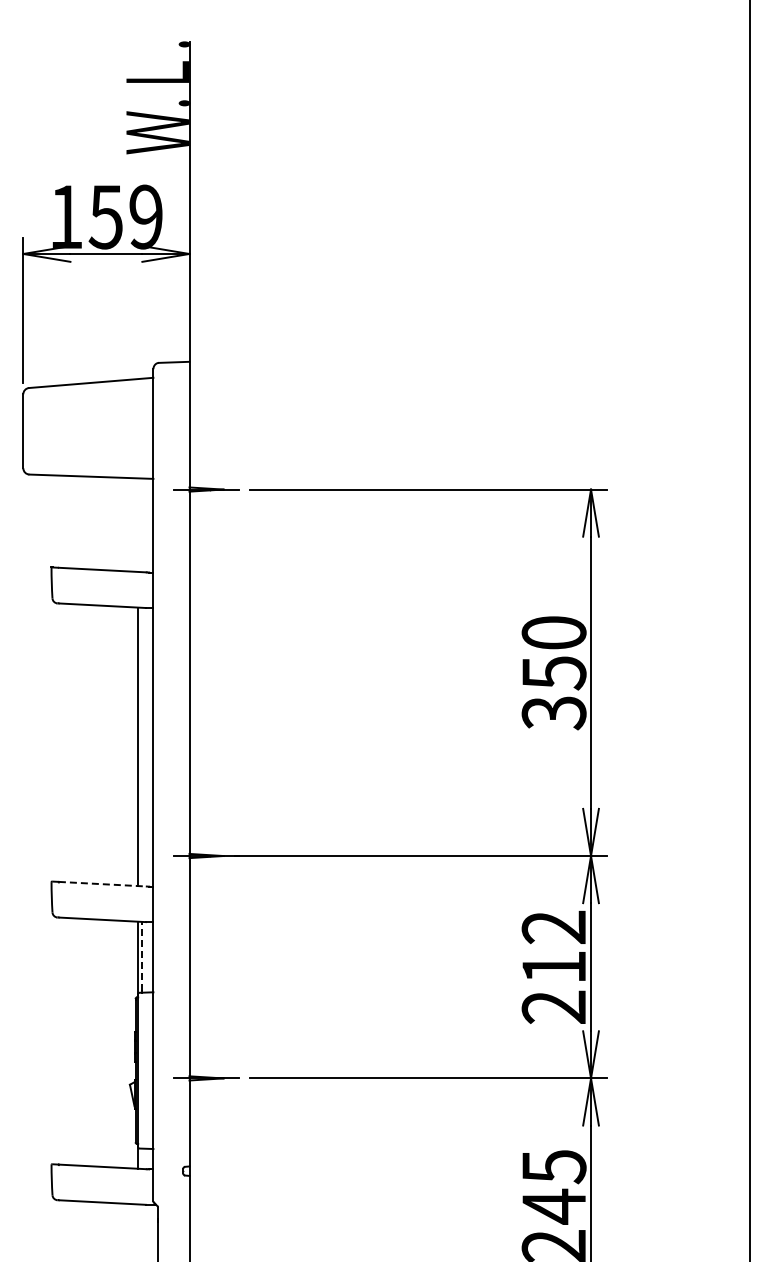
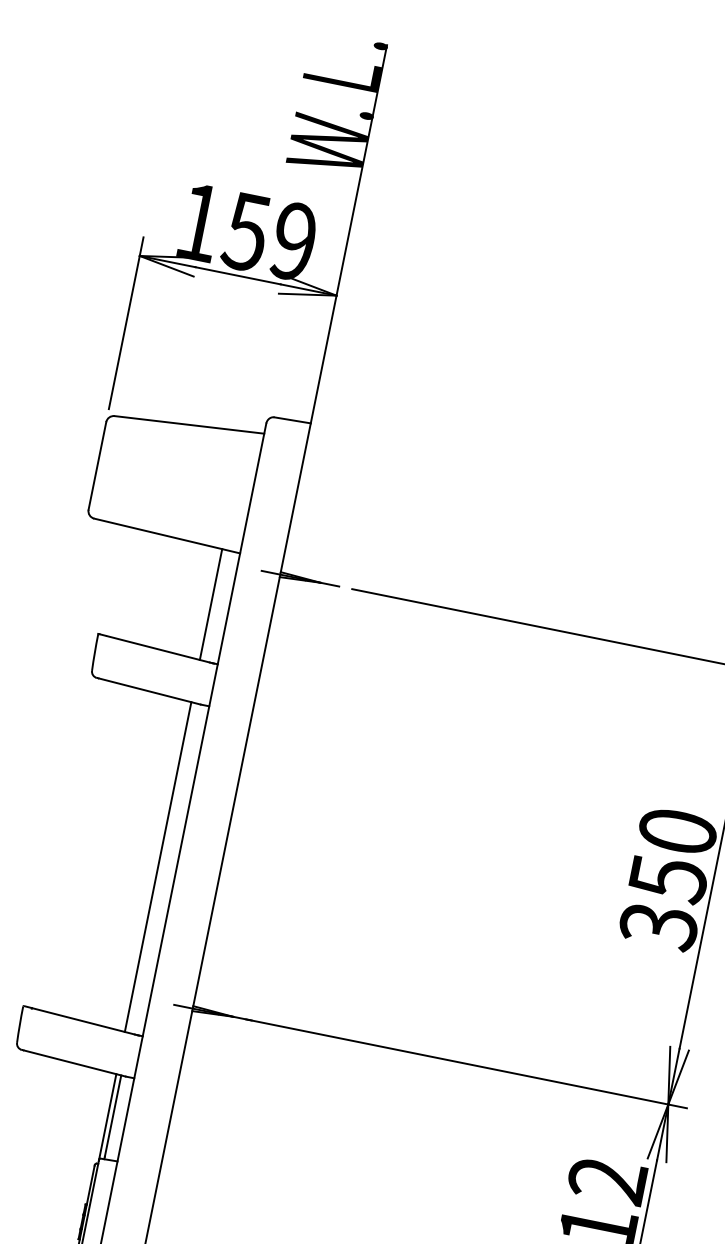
line: (138, 524) -> (211, 603), added
line: (102, 884) -> (82, 1021), dashed -> solid
line: (142, 955) -> (113, 1115), dashed -> solid

